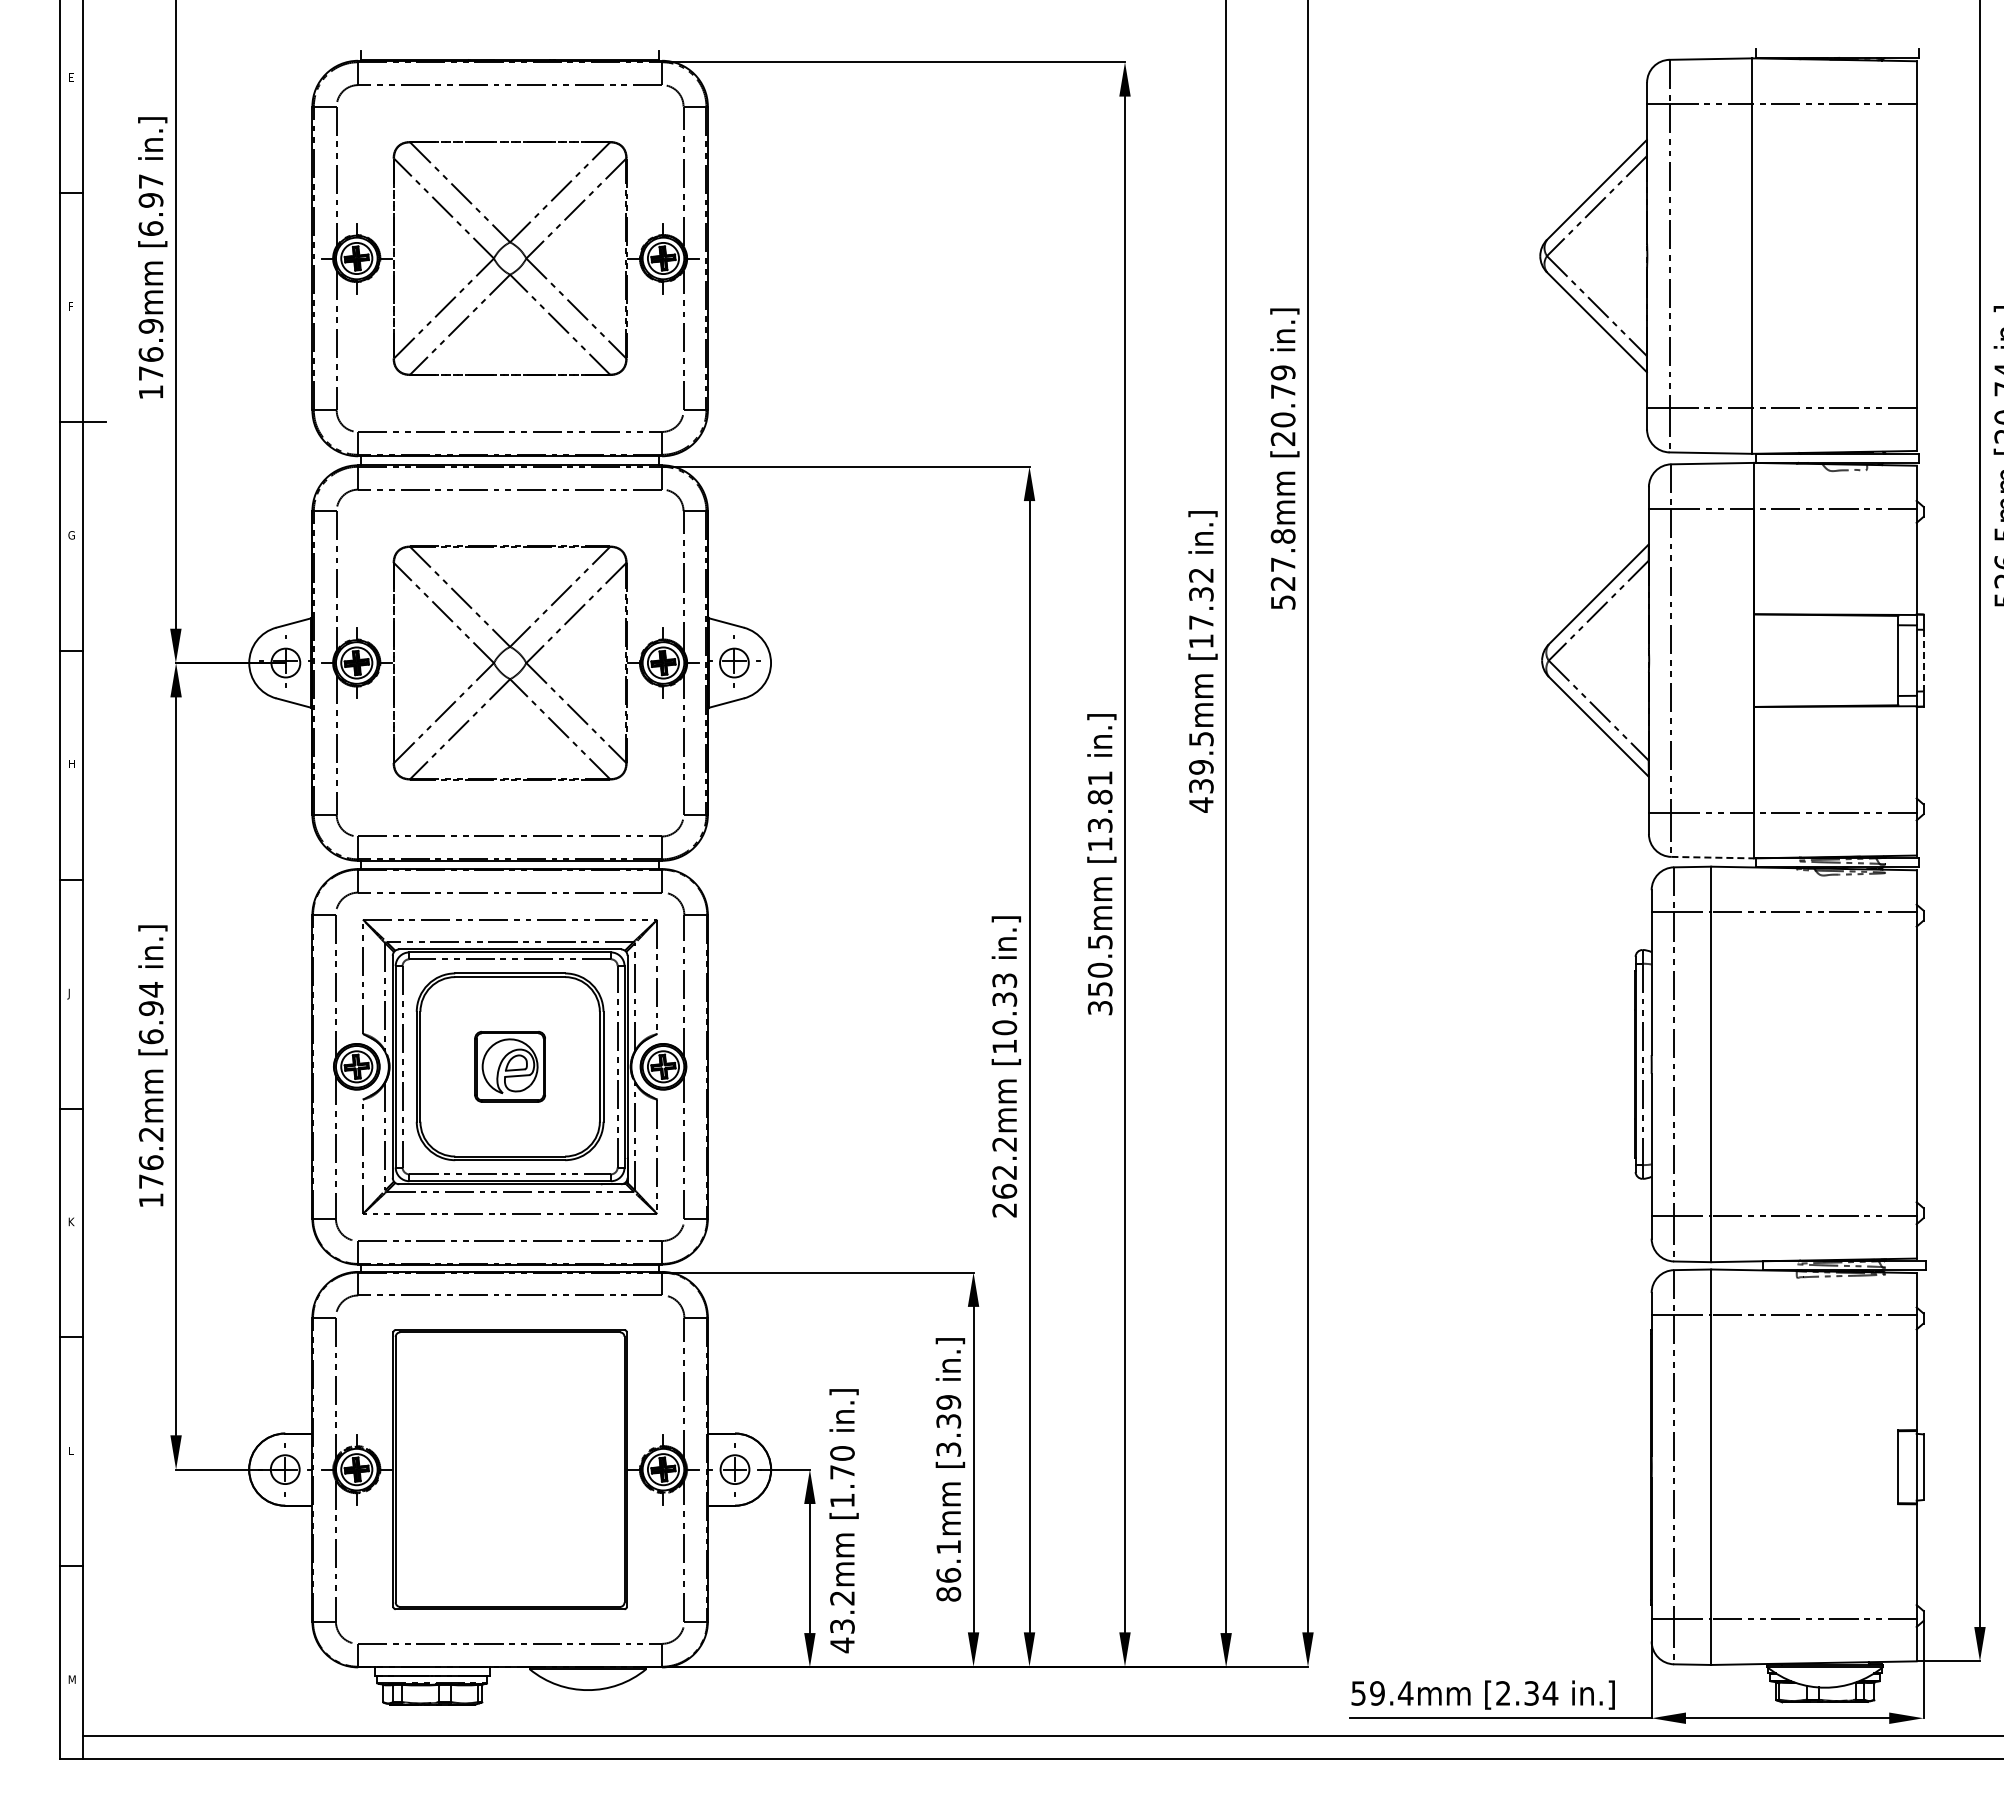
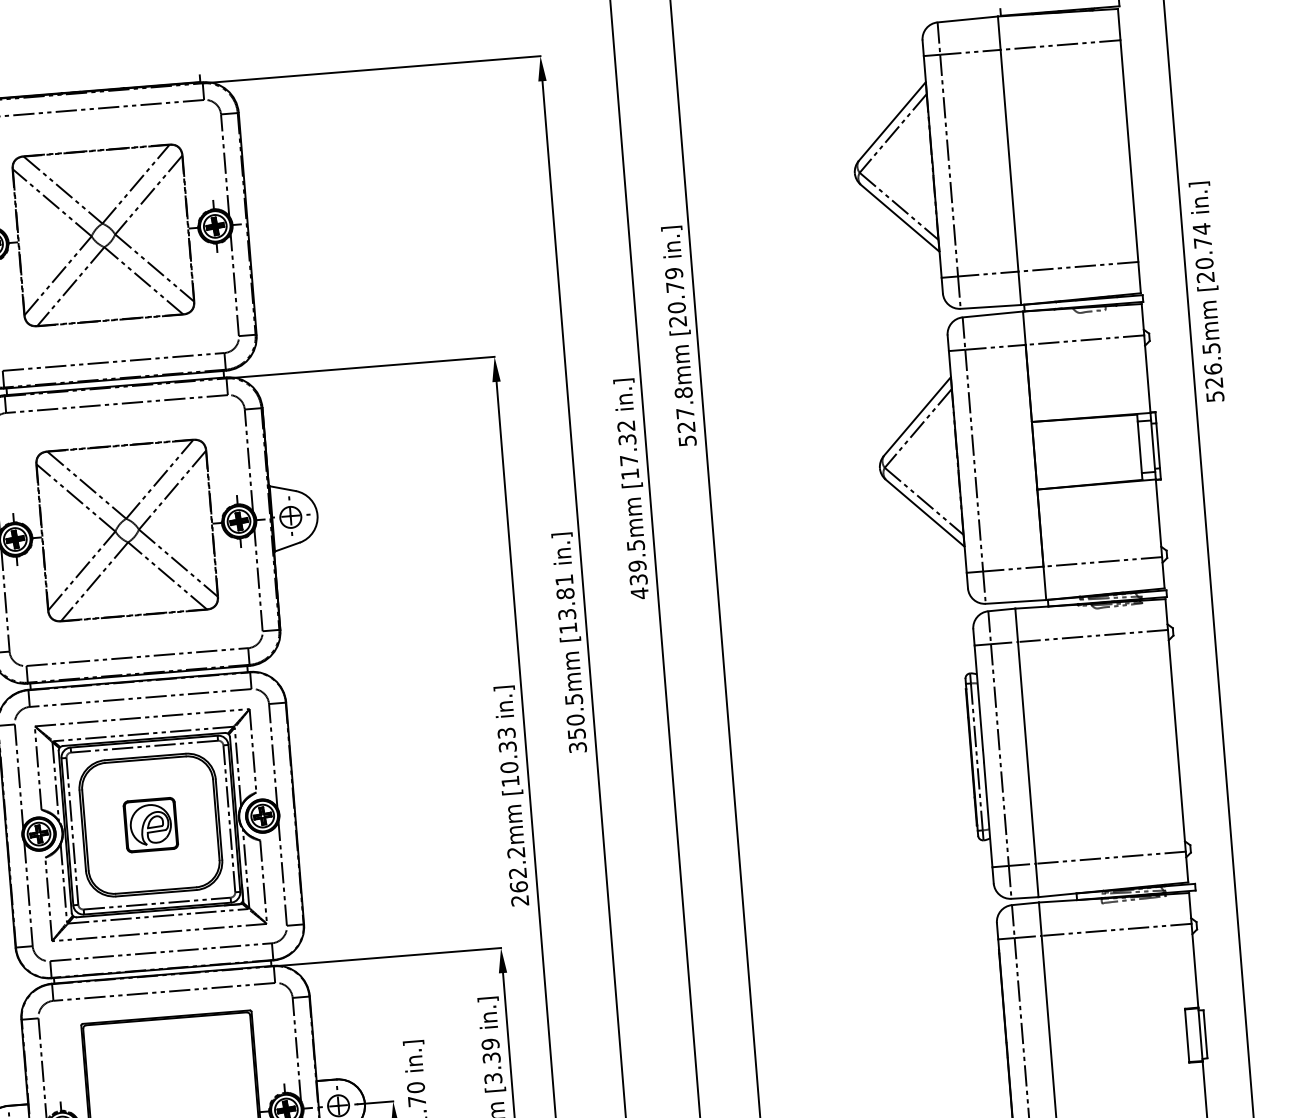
line: (1923, 660) -> (1158, 445), dashed -> solid
line: (1713, 857) -> (1016, 601), dashed -> solid

